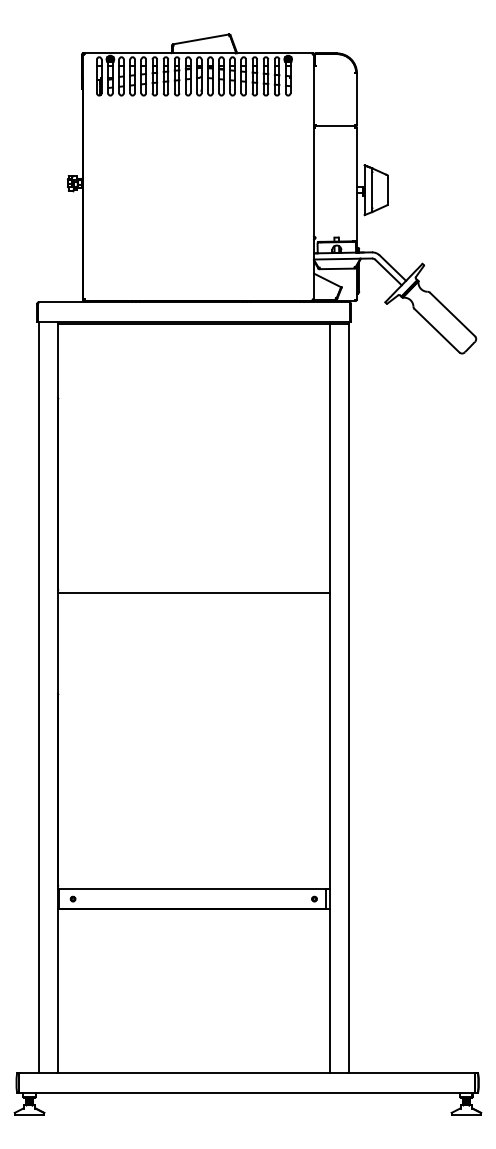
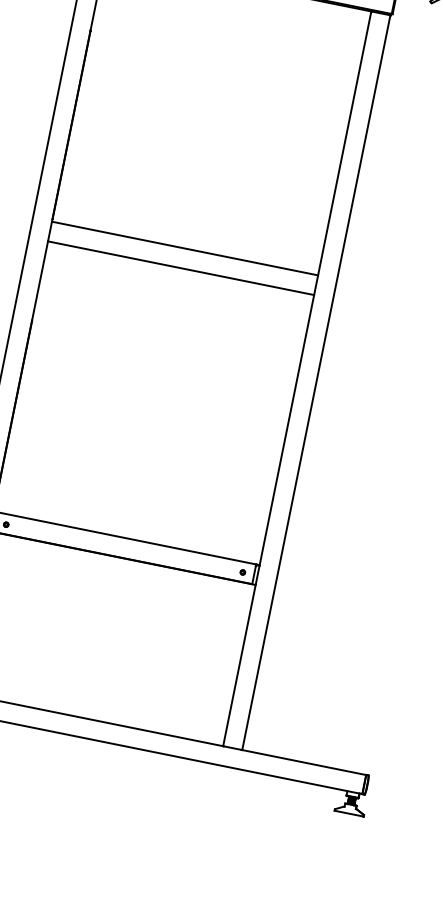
line: (193, 613) -> (180, 268), added

